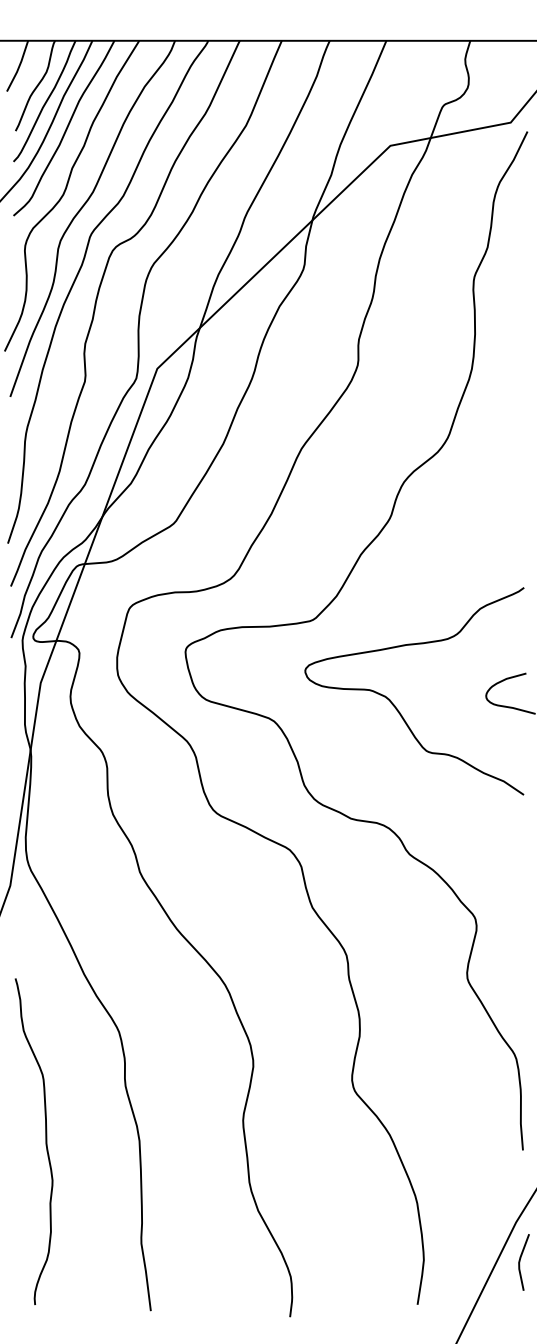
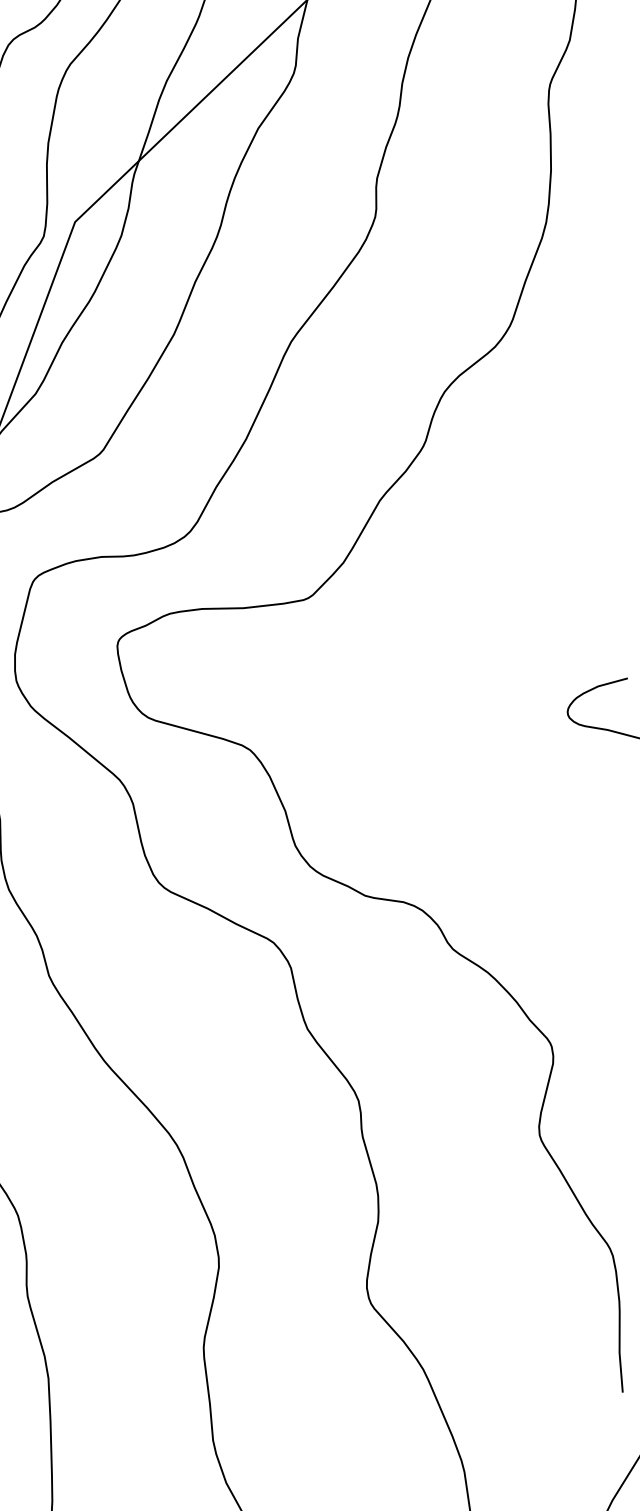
curve: (395, 705) -> (431, 726), removed

